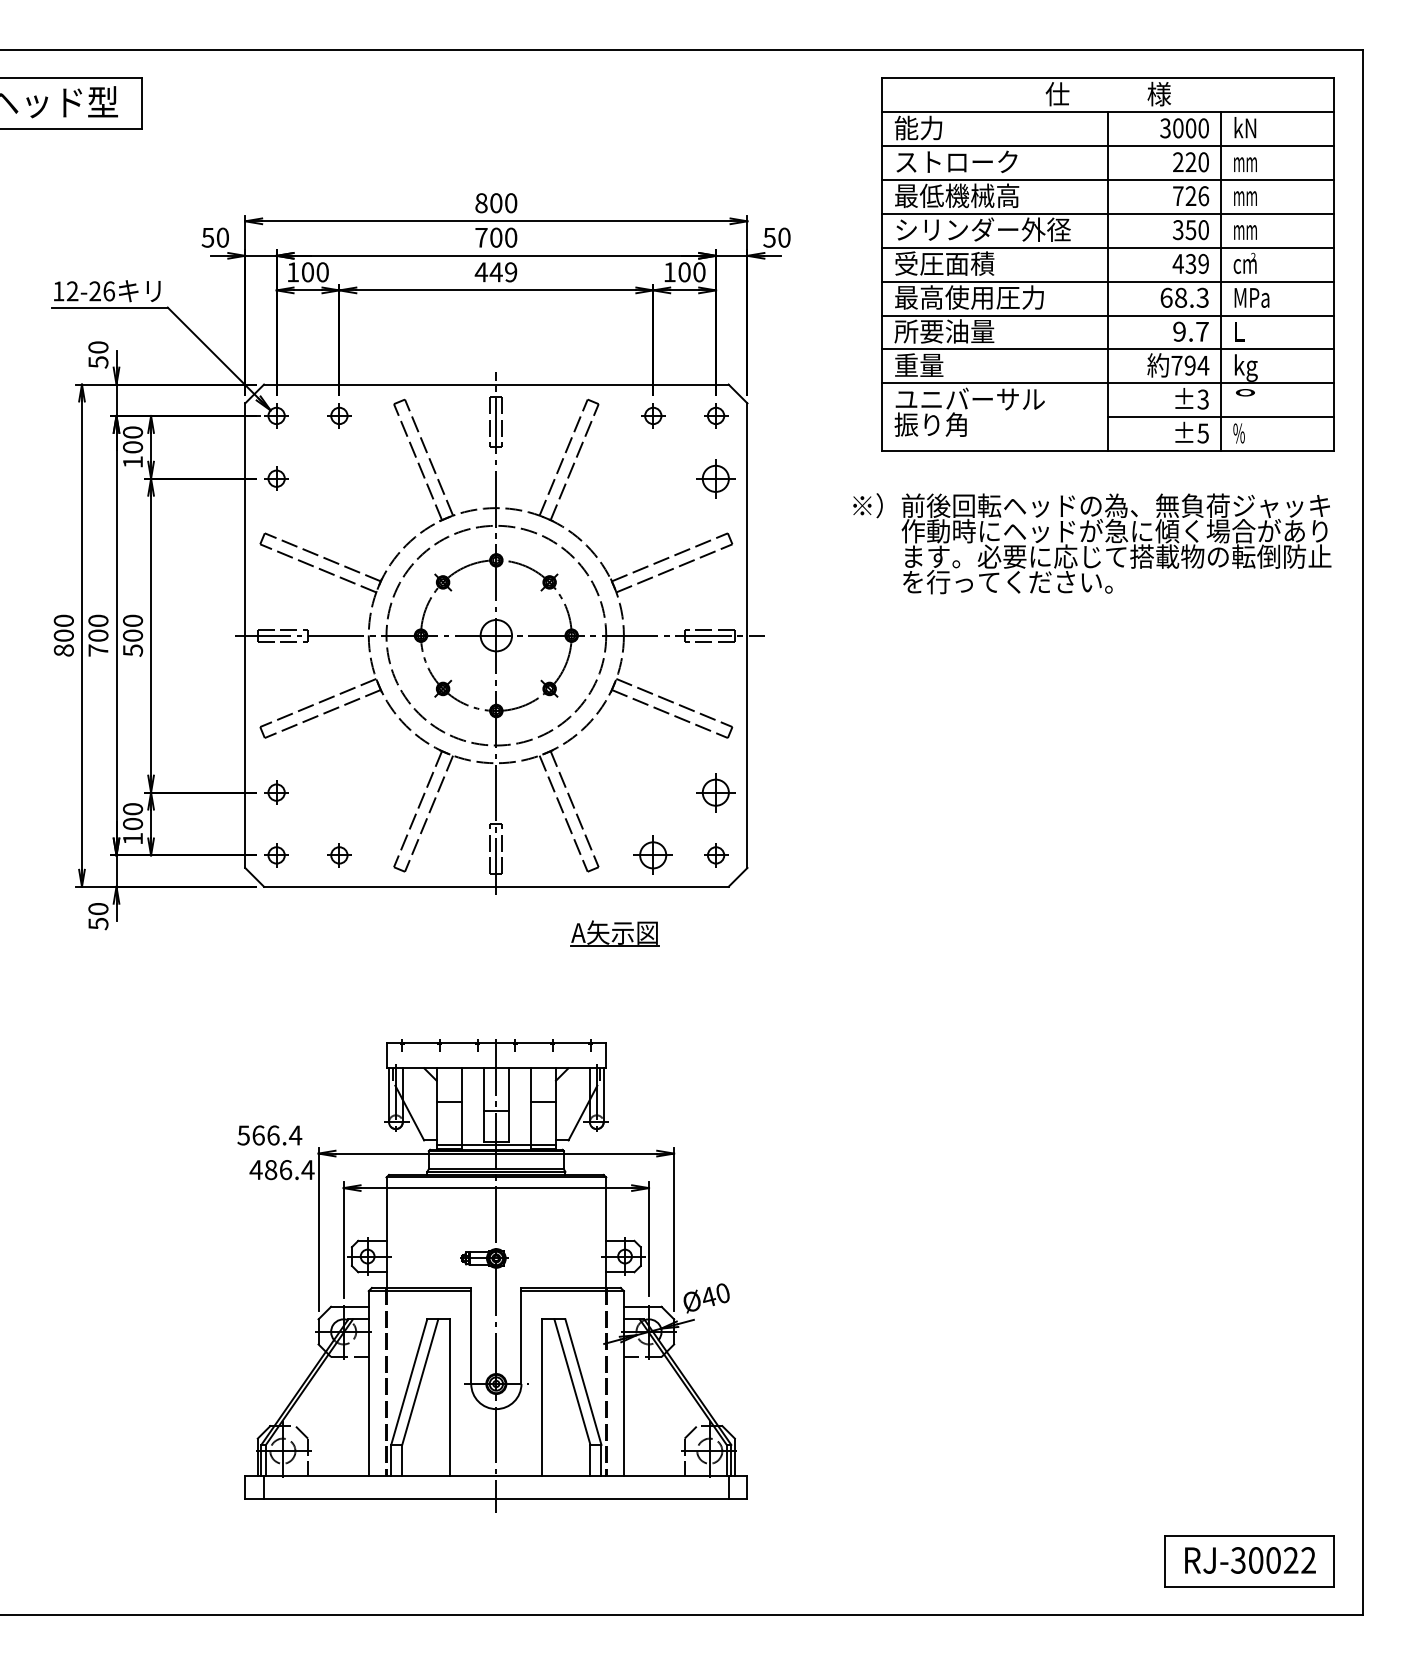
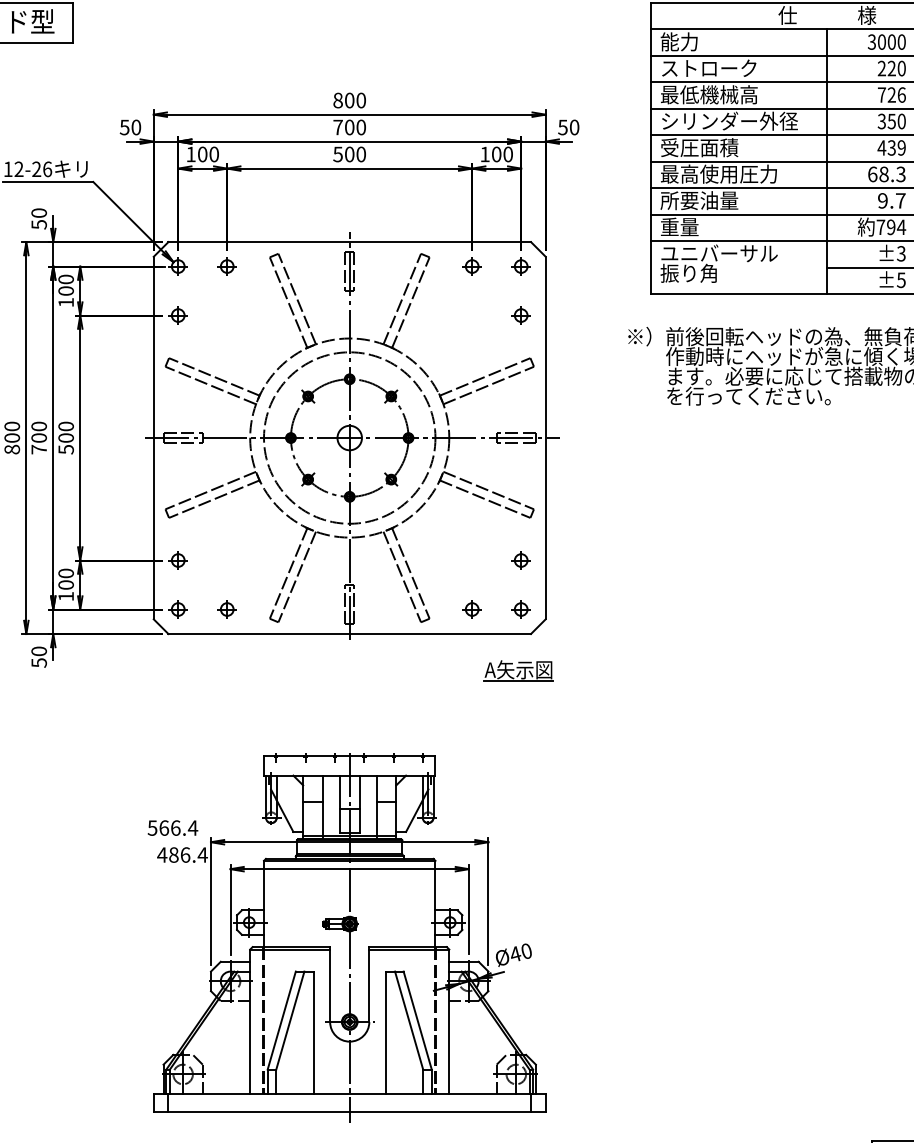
text: (495, 272) -> (349, 154), 449 -> 500
part: (716, 478) -> (521, 315), size x0.62
part: (716, 792) -> (521, 560), size x0.62
part: (653, 855) -> (472, 609), size x0.62
part: (614, 933) -> (518, 670), moved

